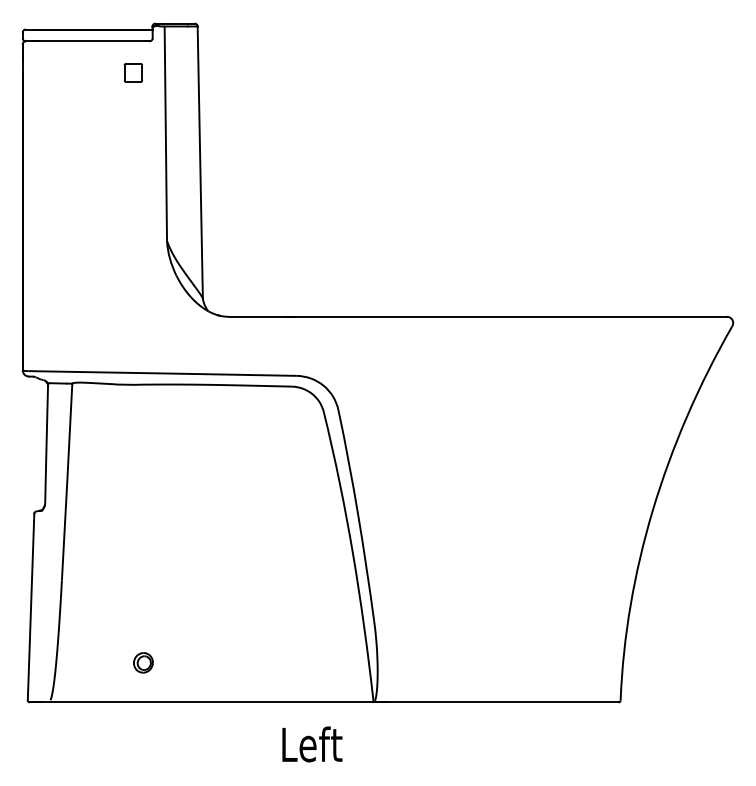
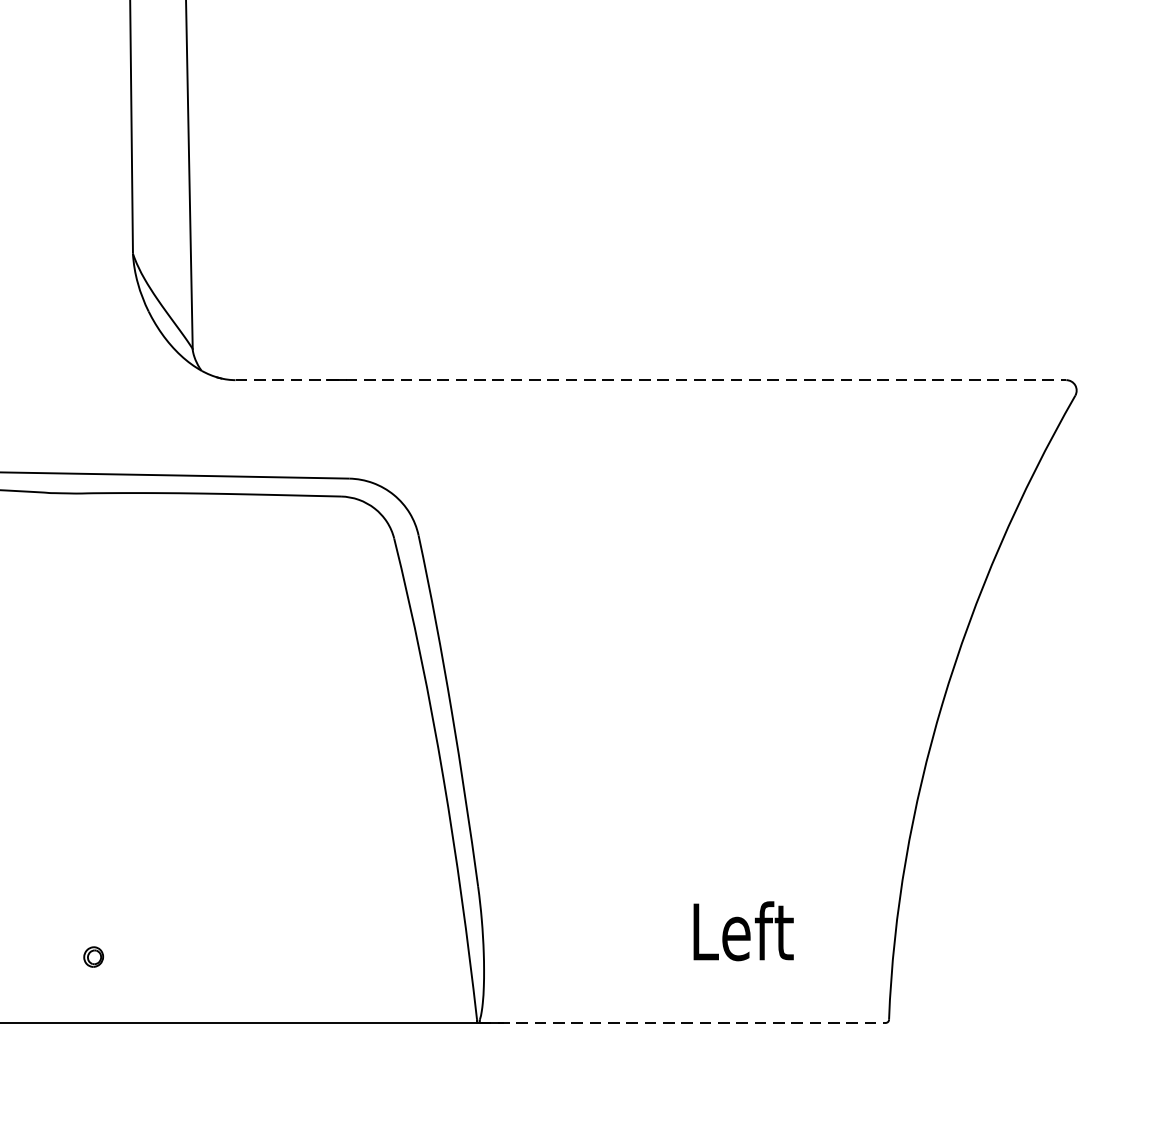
line: (478, 316) -> (652, 379), solid -> dashed
part: (143, 662) -> (93, 956), size x0.6
line: (496, 702) -> (682, 1023), solid -> dashed
text: (312, 744) -> (743, 931), moved

